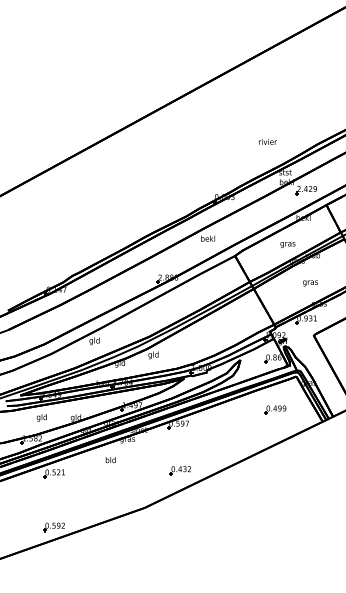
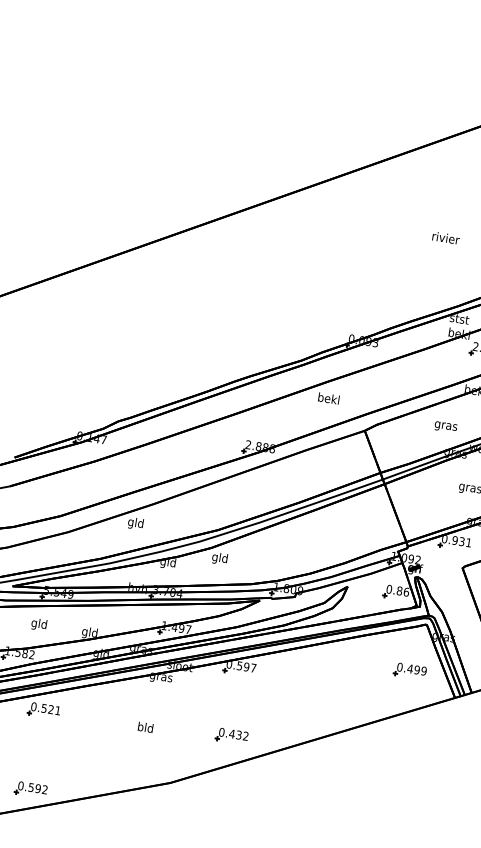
text: (267, 141) -> (445, 237), moved
part: (275, 409) -> (410, 670), moved
text: (110, 460) -> (145, 728), moved

